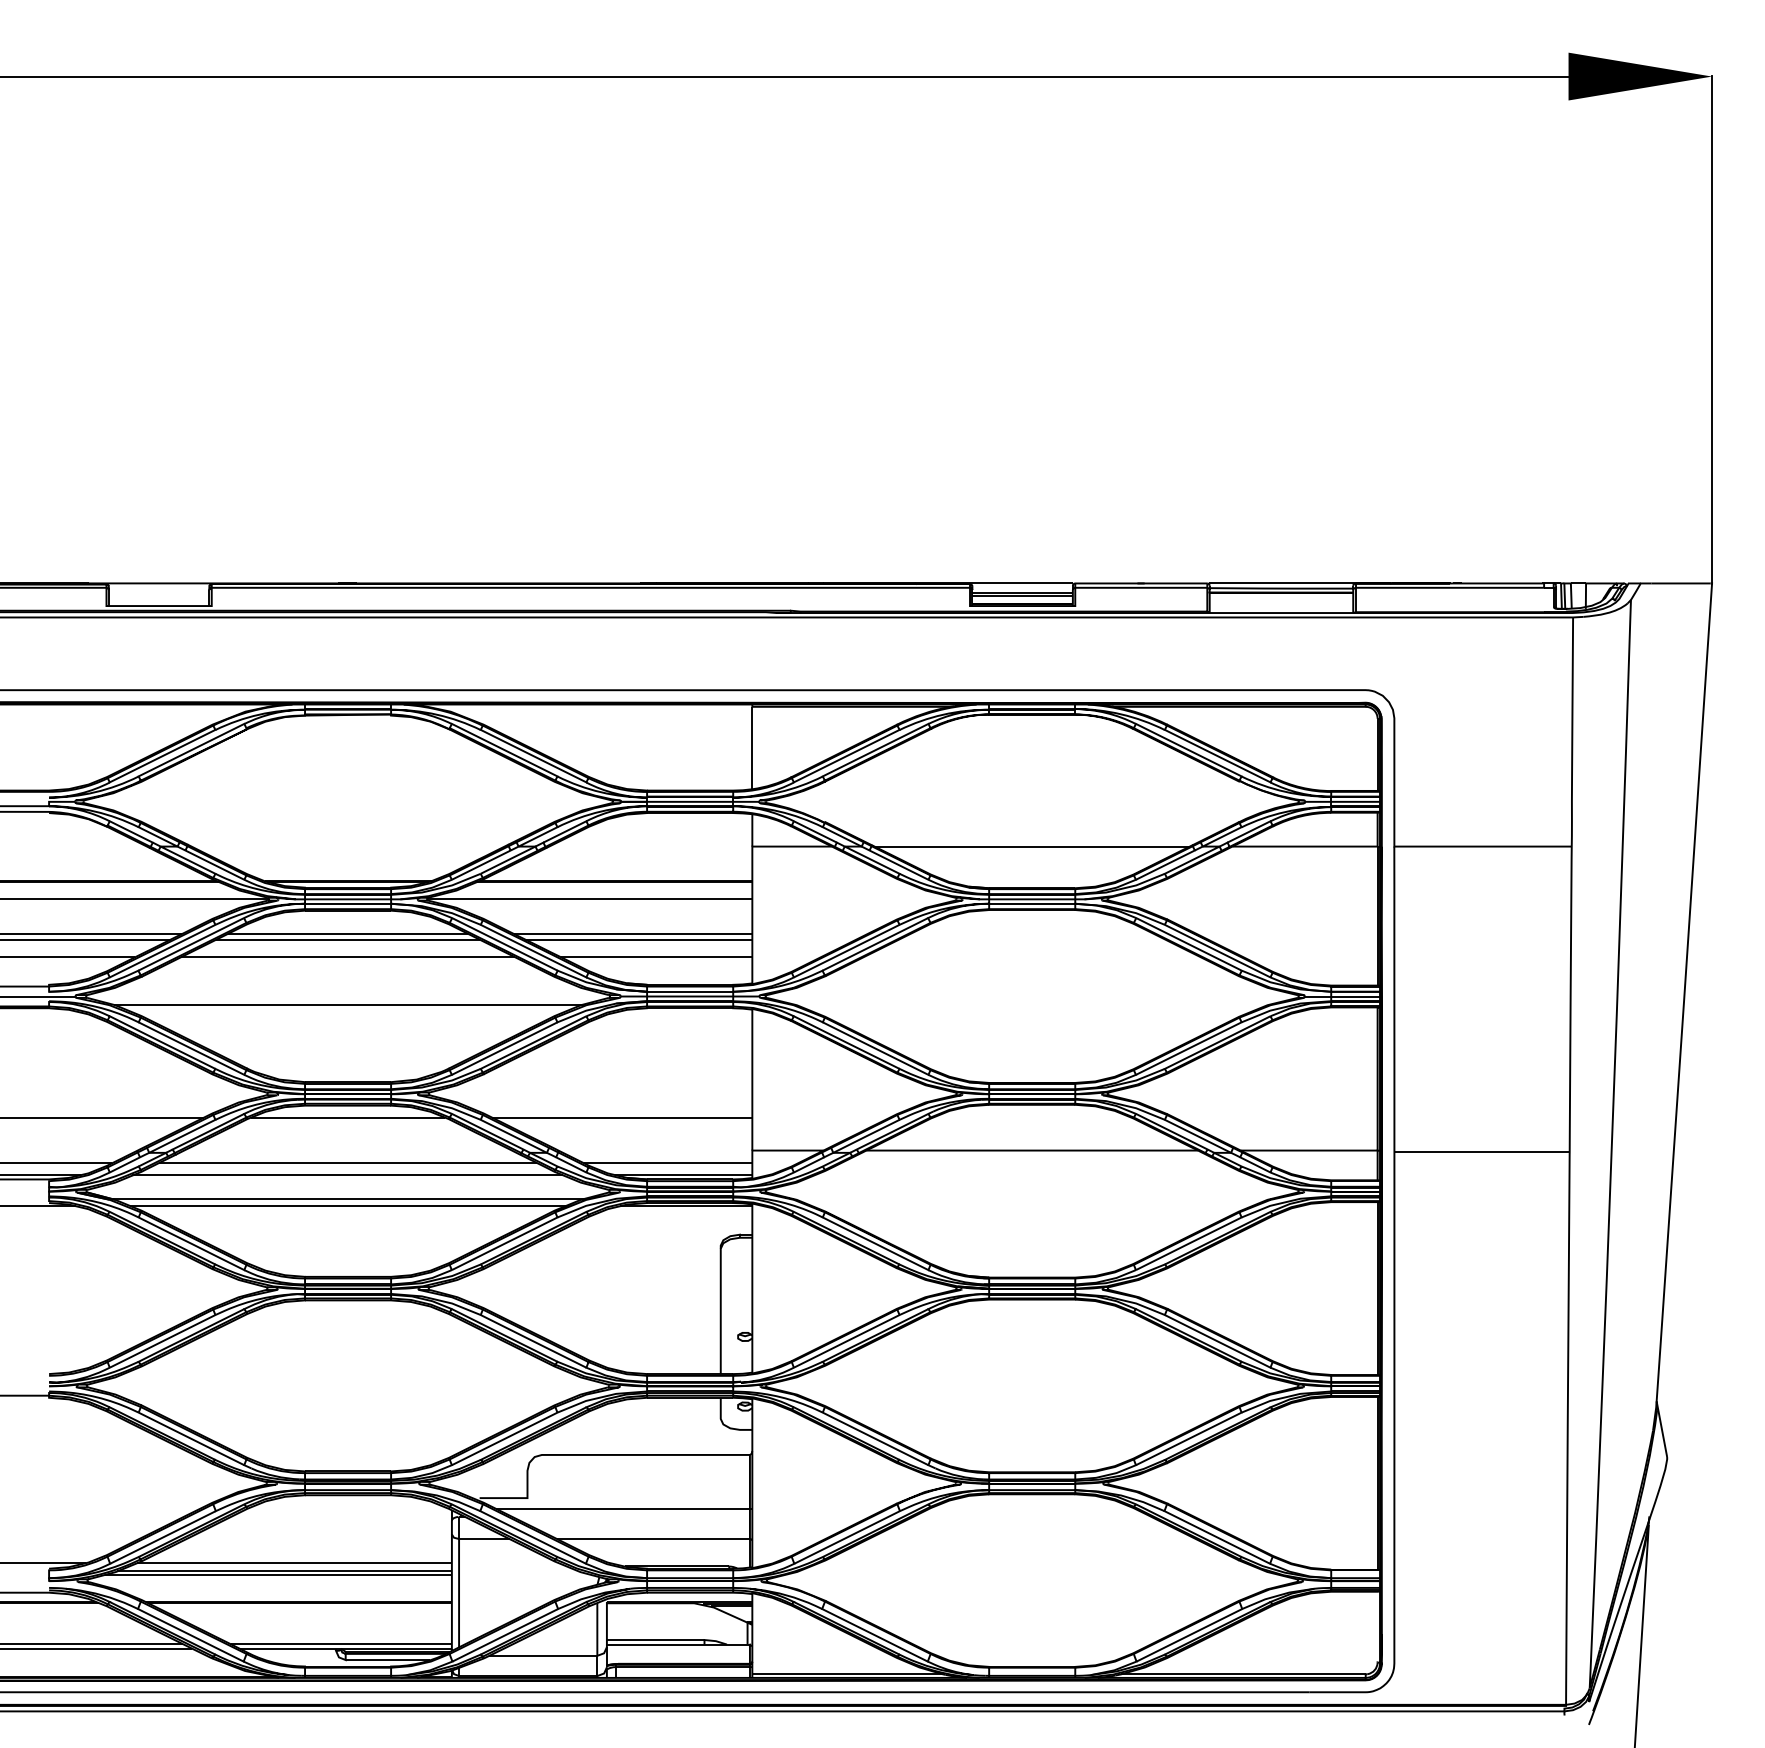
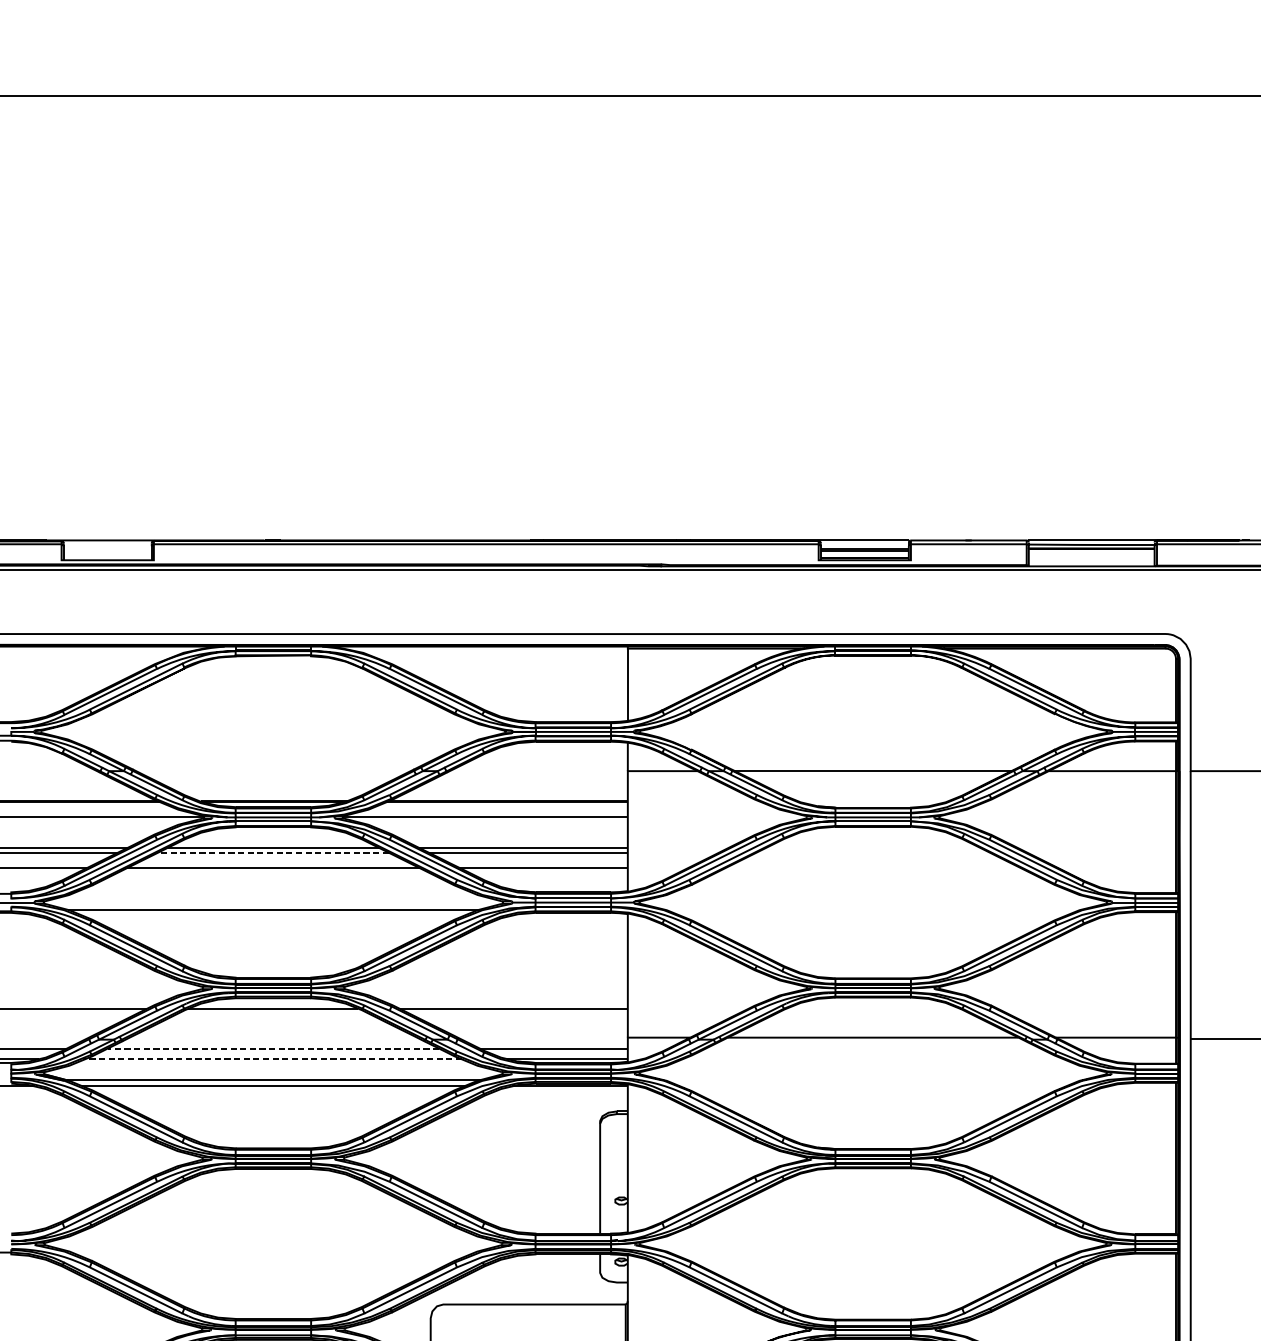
line: (348, 939) -> (273, 852), solid -> dashed
line: (347, 1163) -> (272, 1048), solid -> dashed
line: (347, 1175) -> (272, 1059), solid -> dashed

